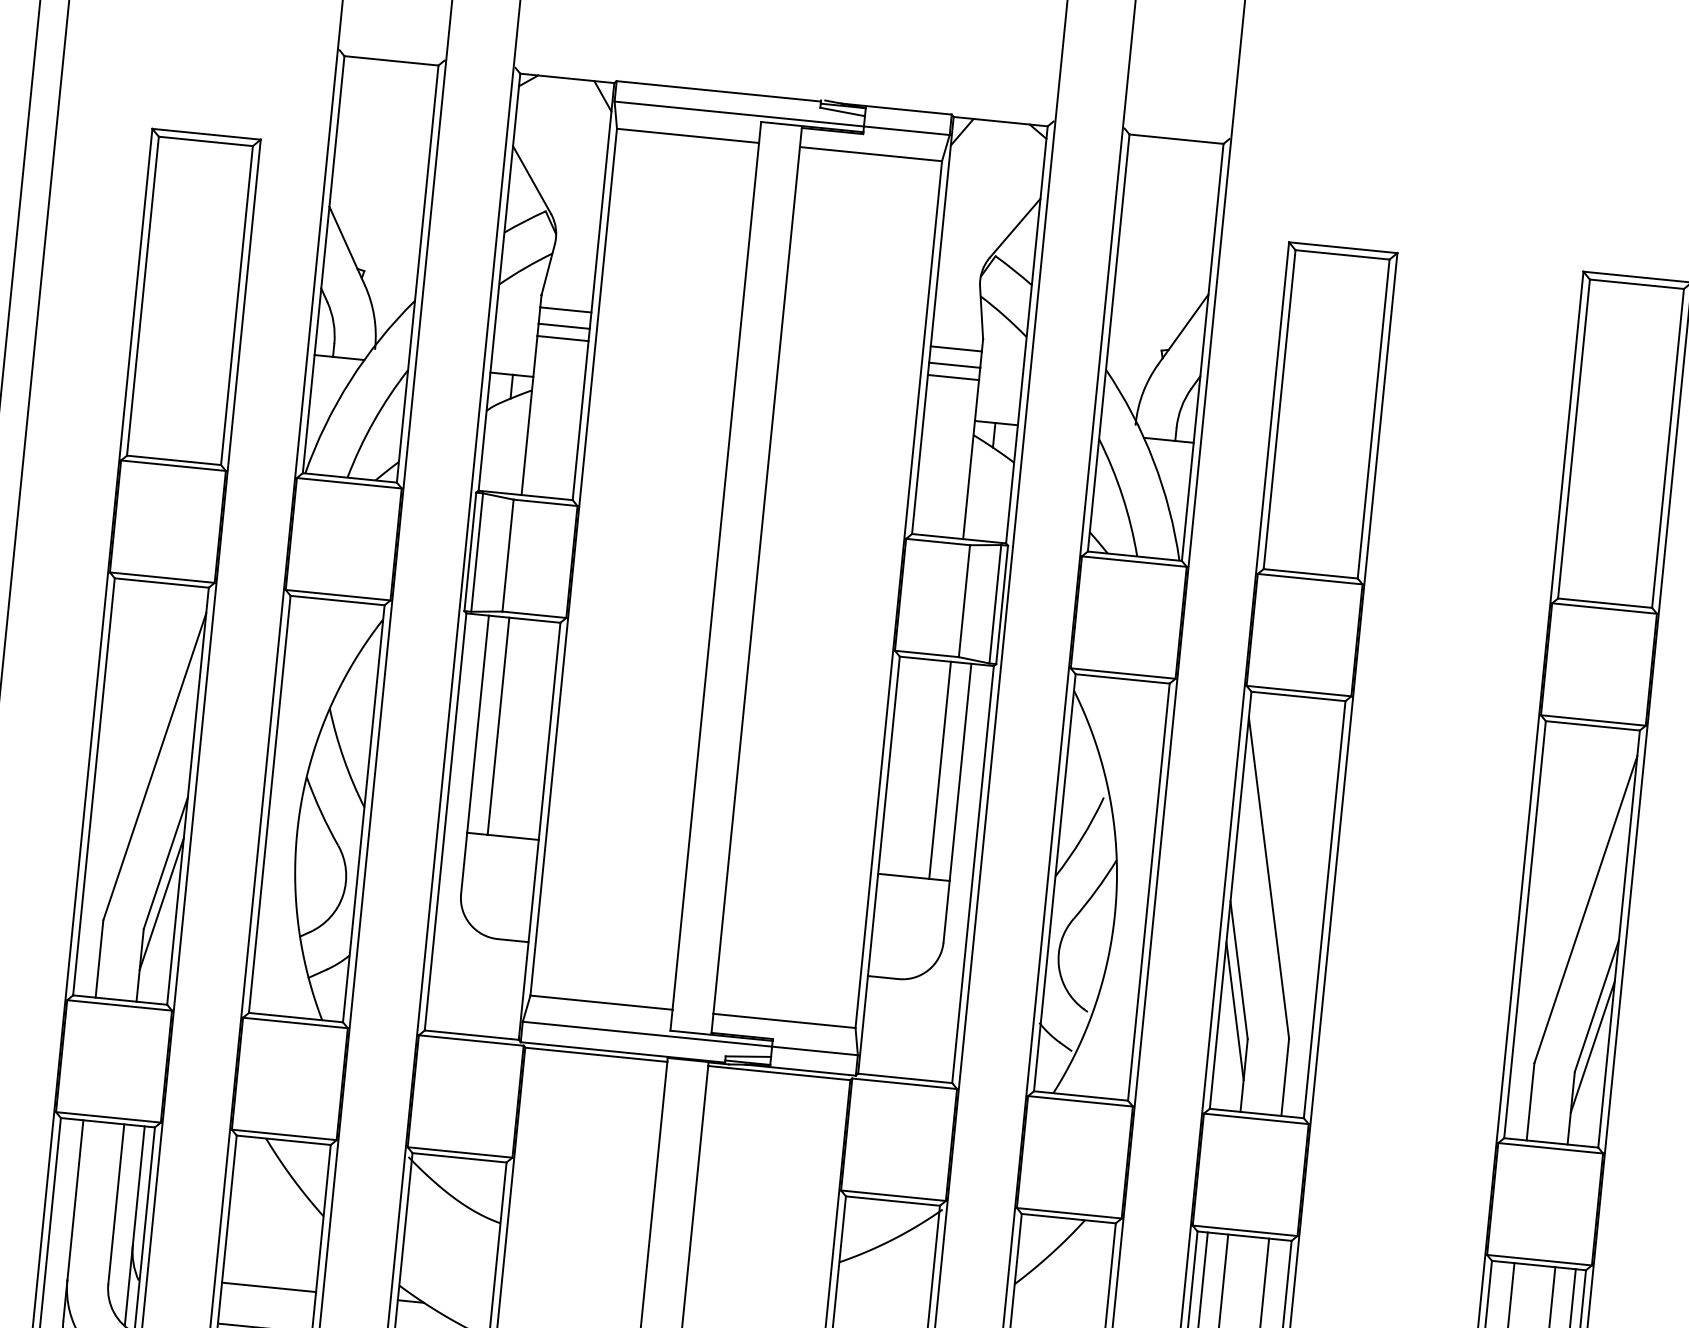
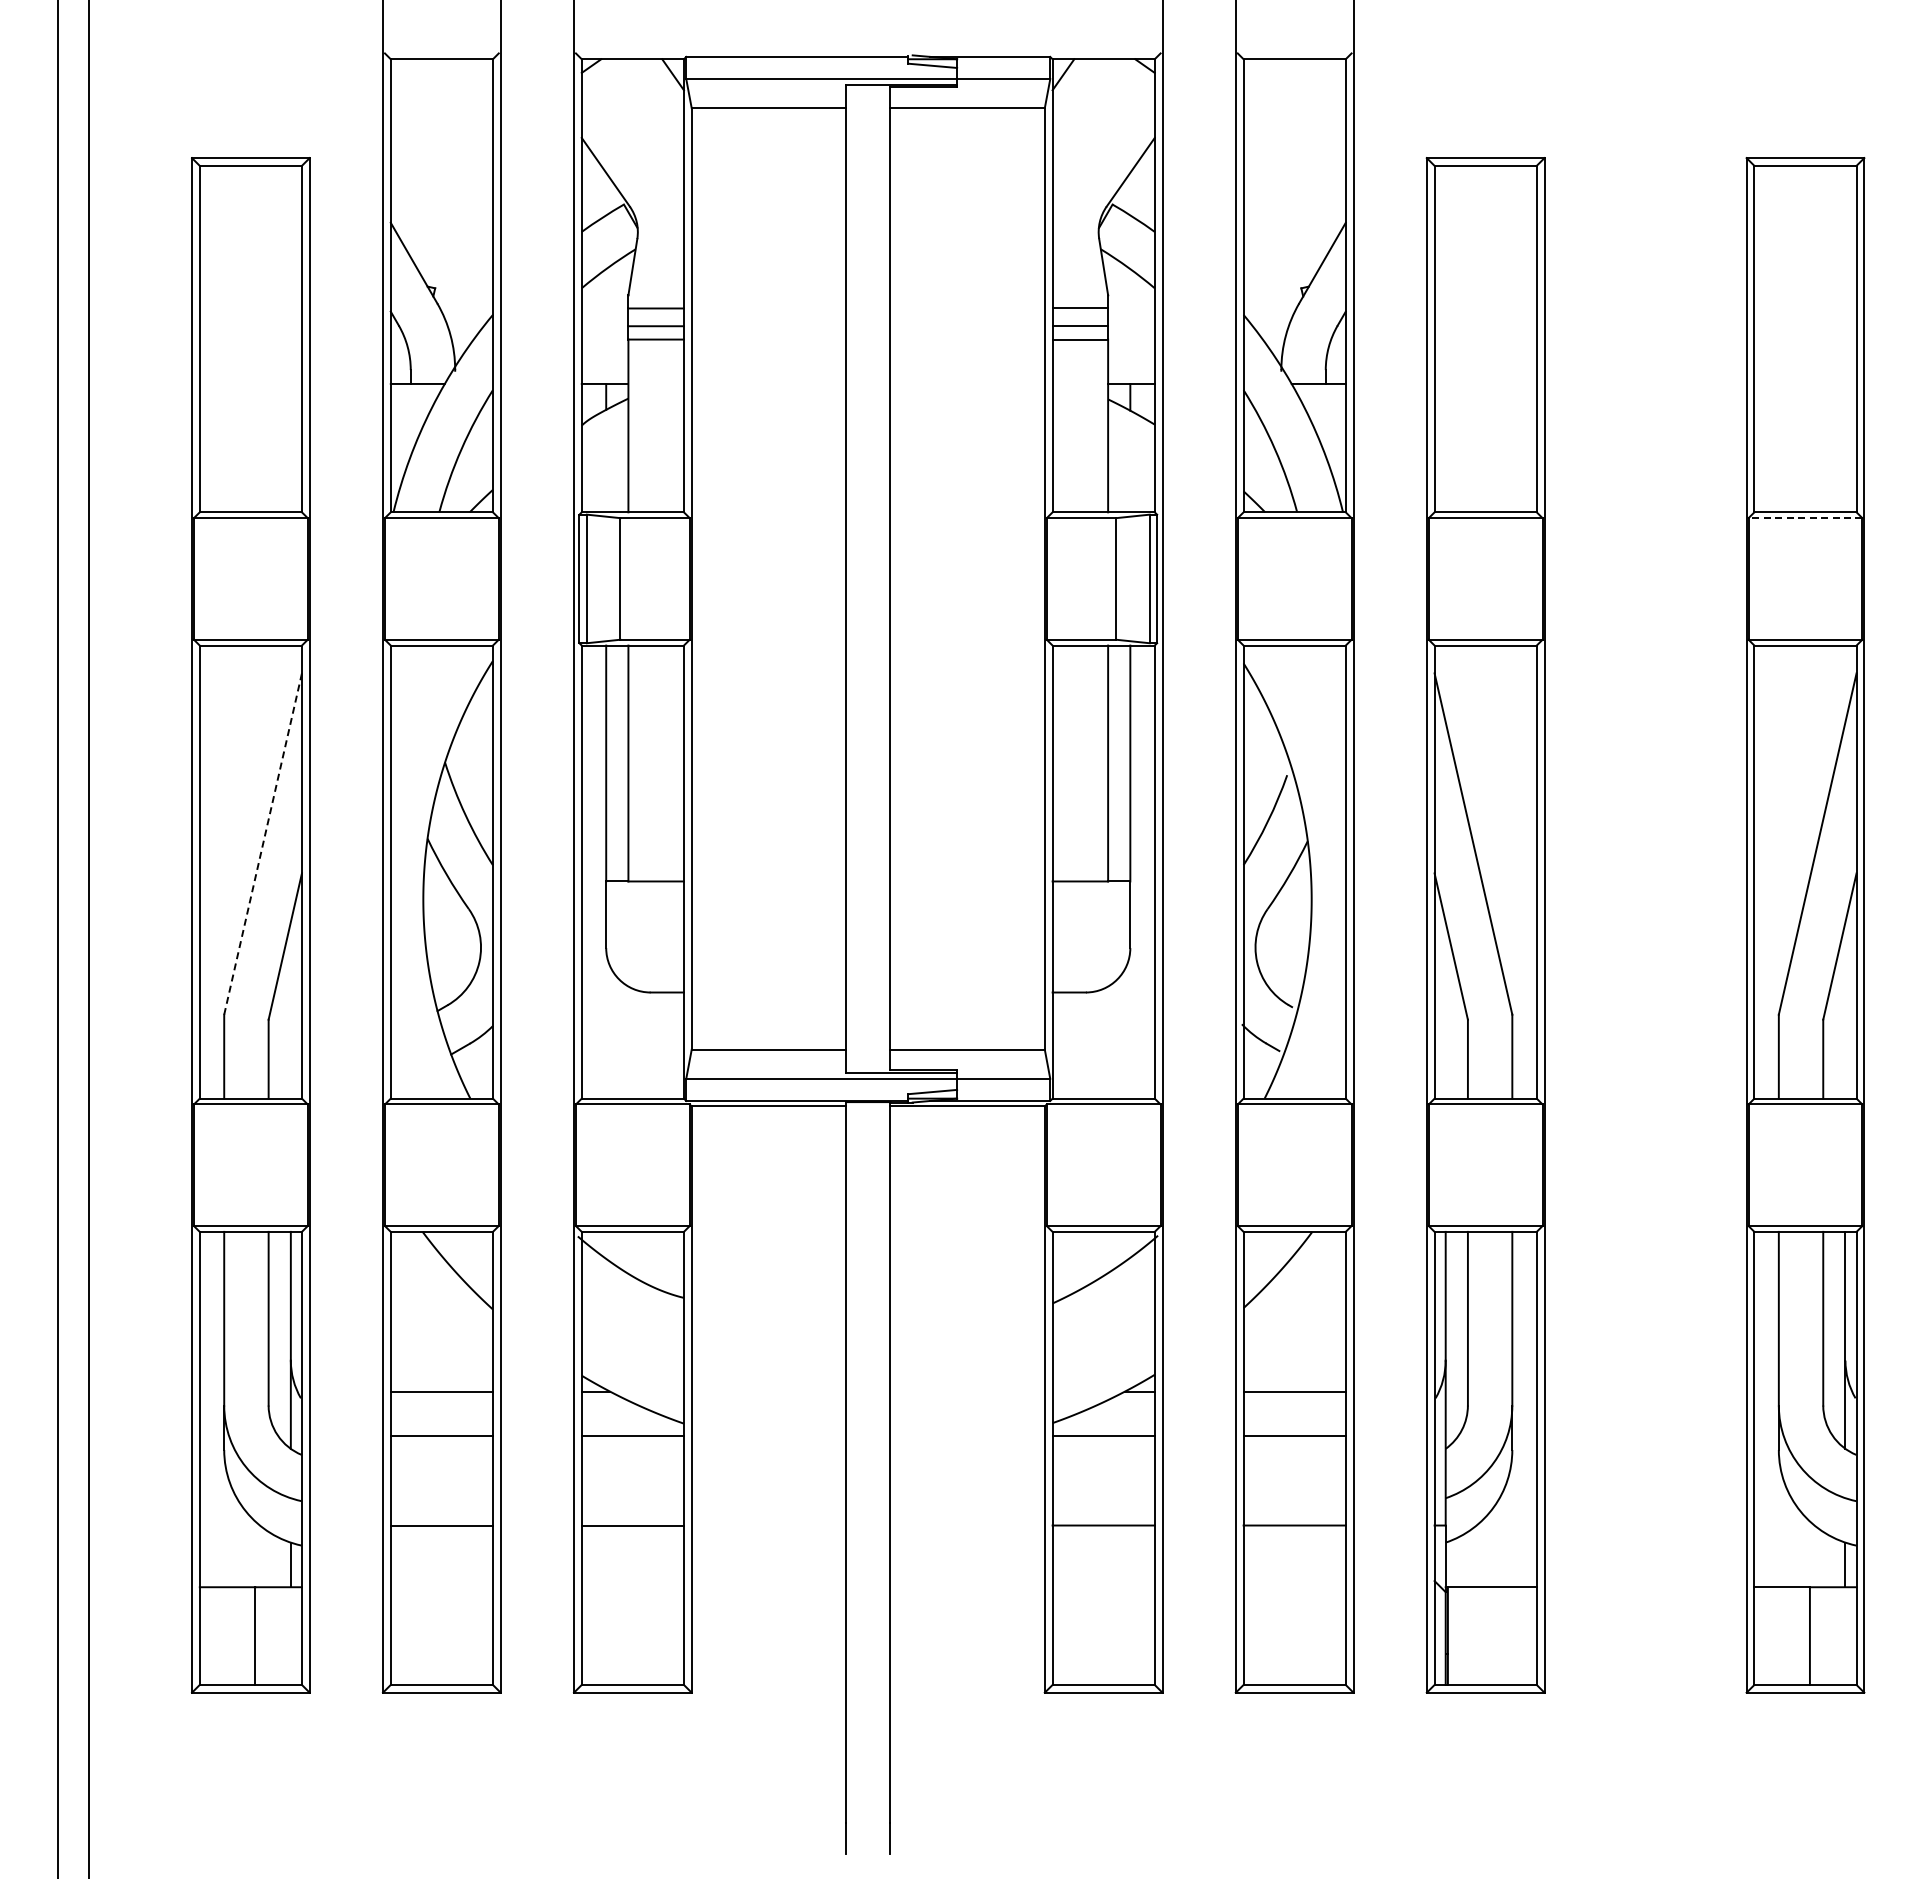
line: (1604, 608) -> (1805, 518), solid -> dashed
line: (154, 767) -> (262, 844), solid -> dashed
line: (161, 903) -> (284, 990), removed
line: (1234, 1010) -> (1450, 990), removed
line: (1592, 1046) -> (1839, 990), removed

